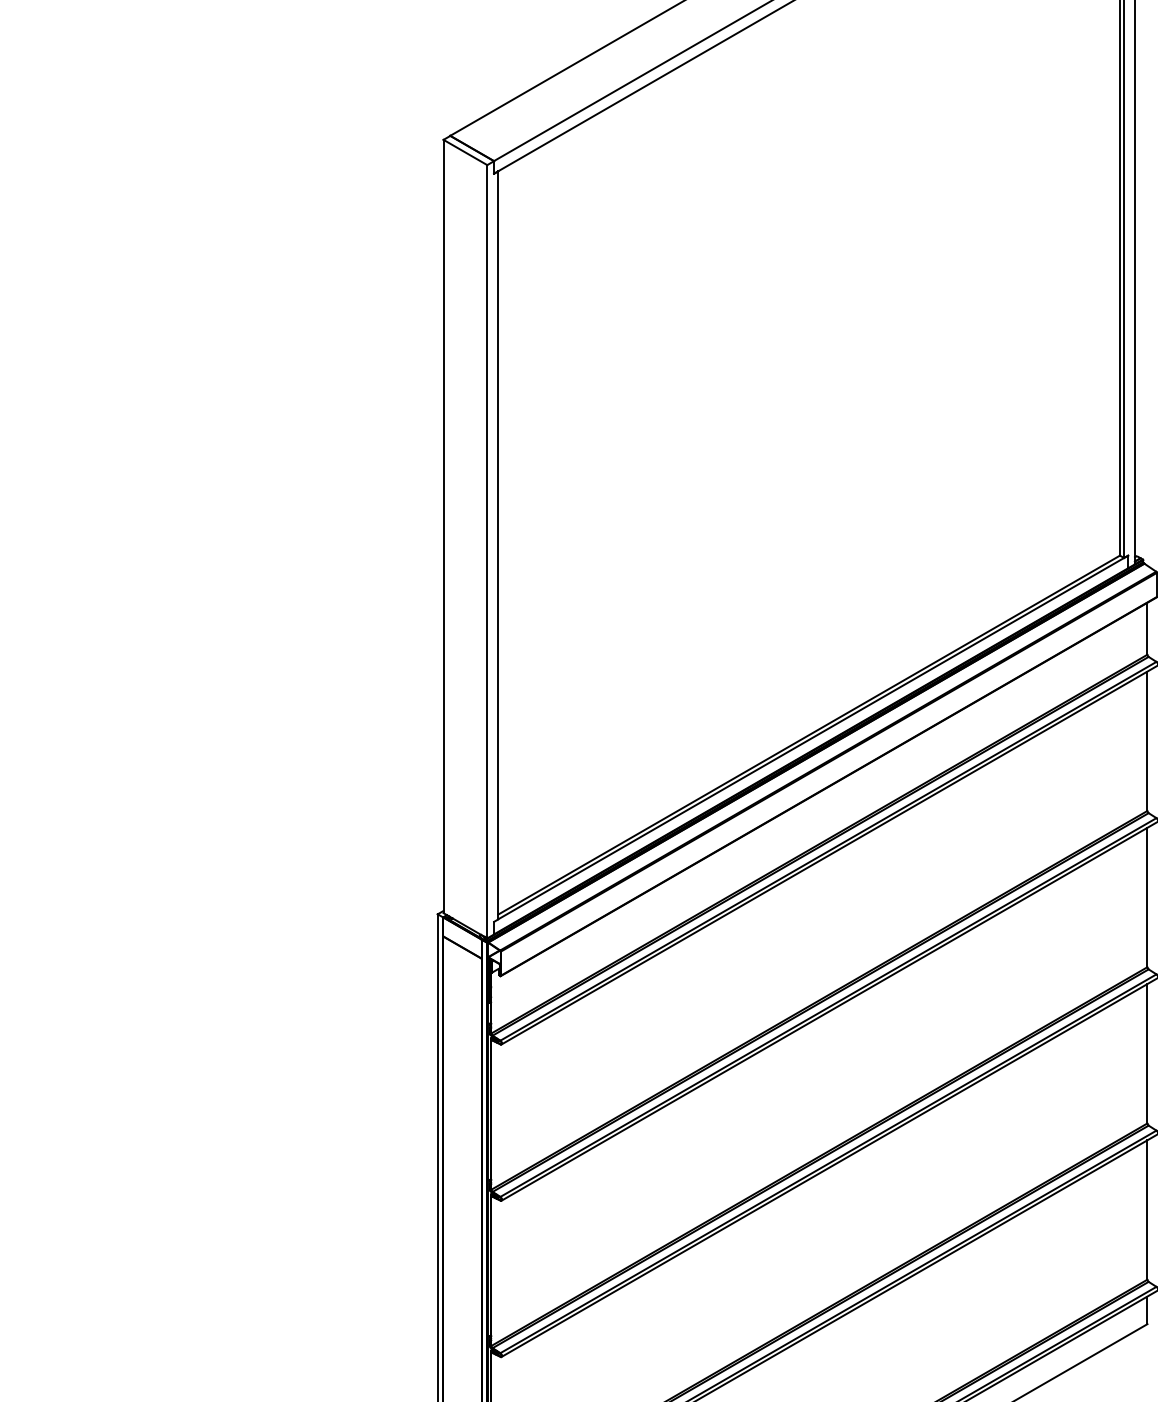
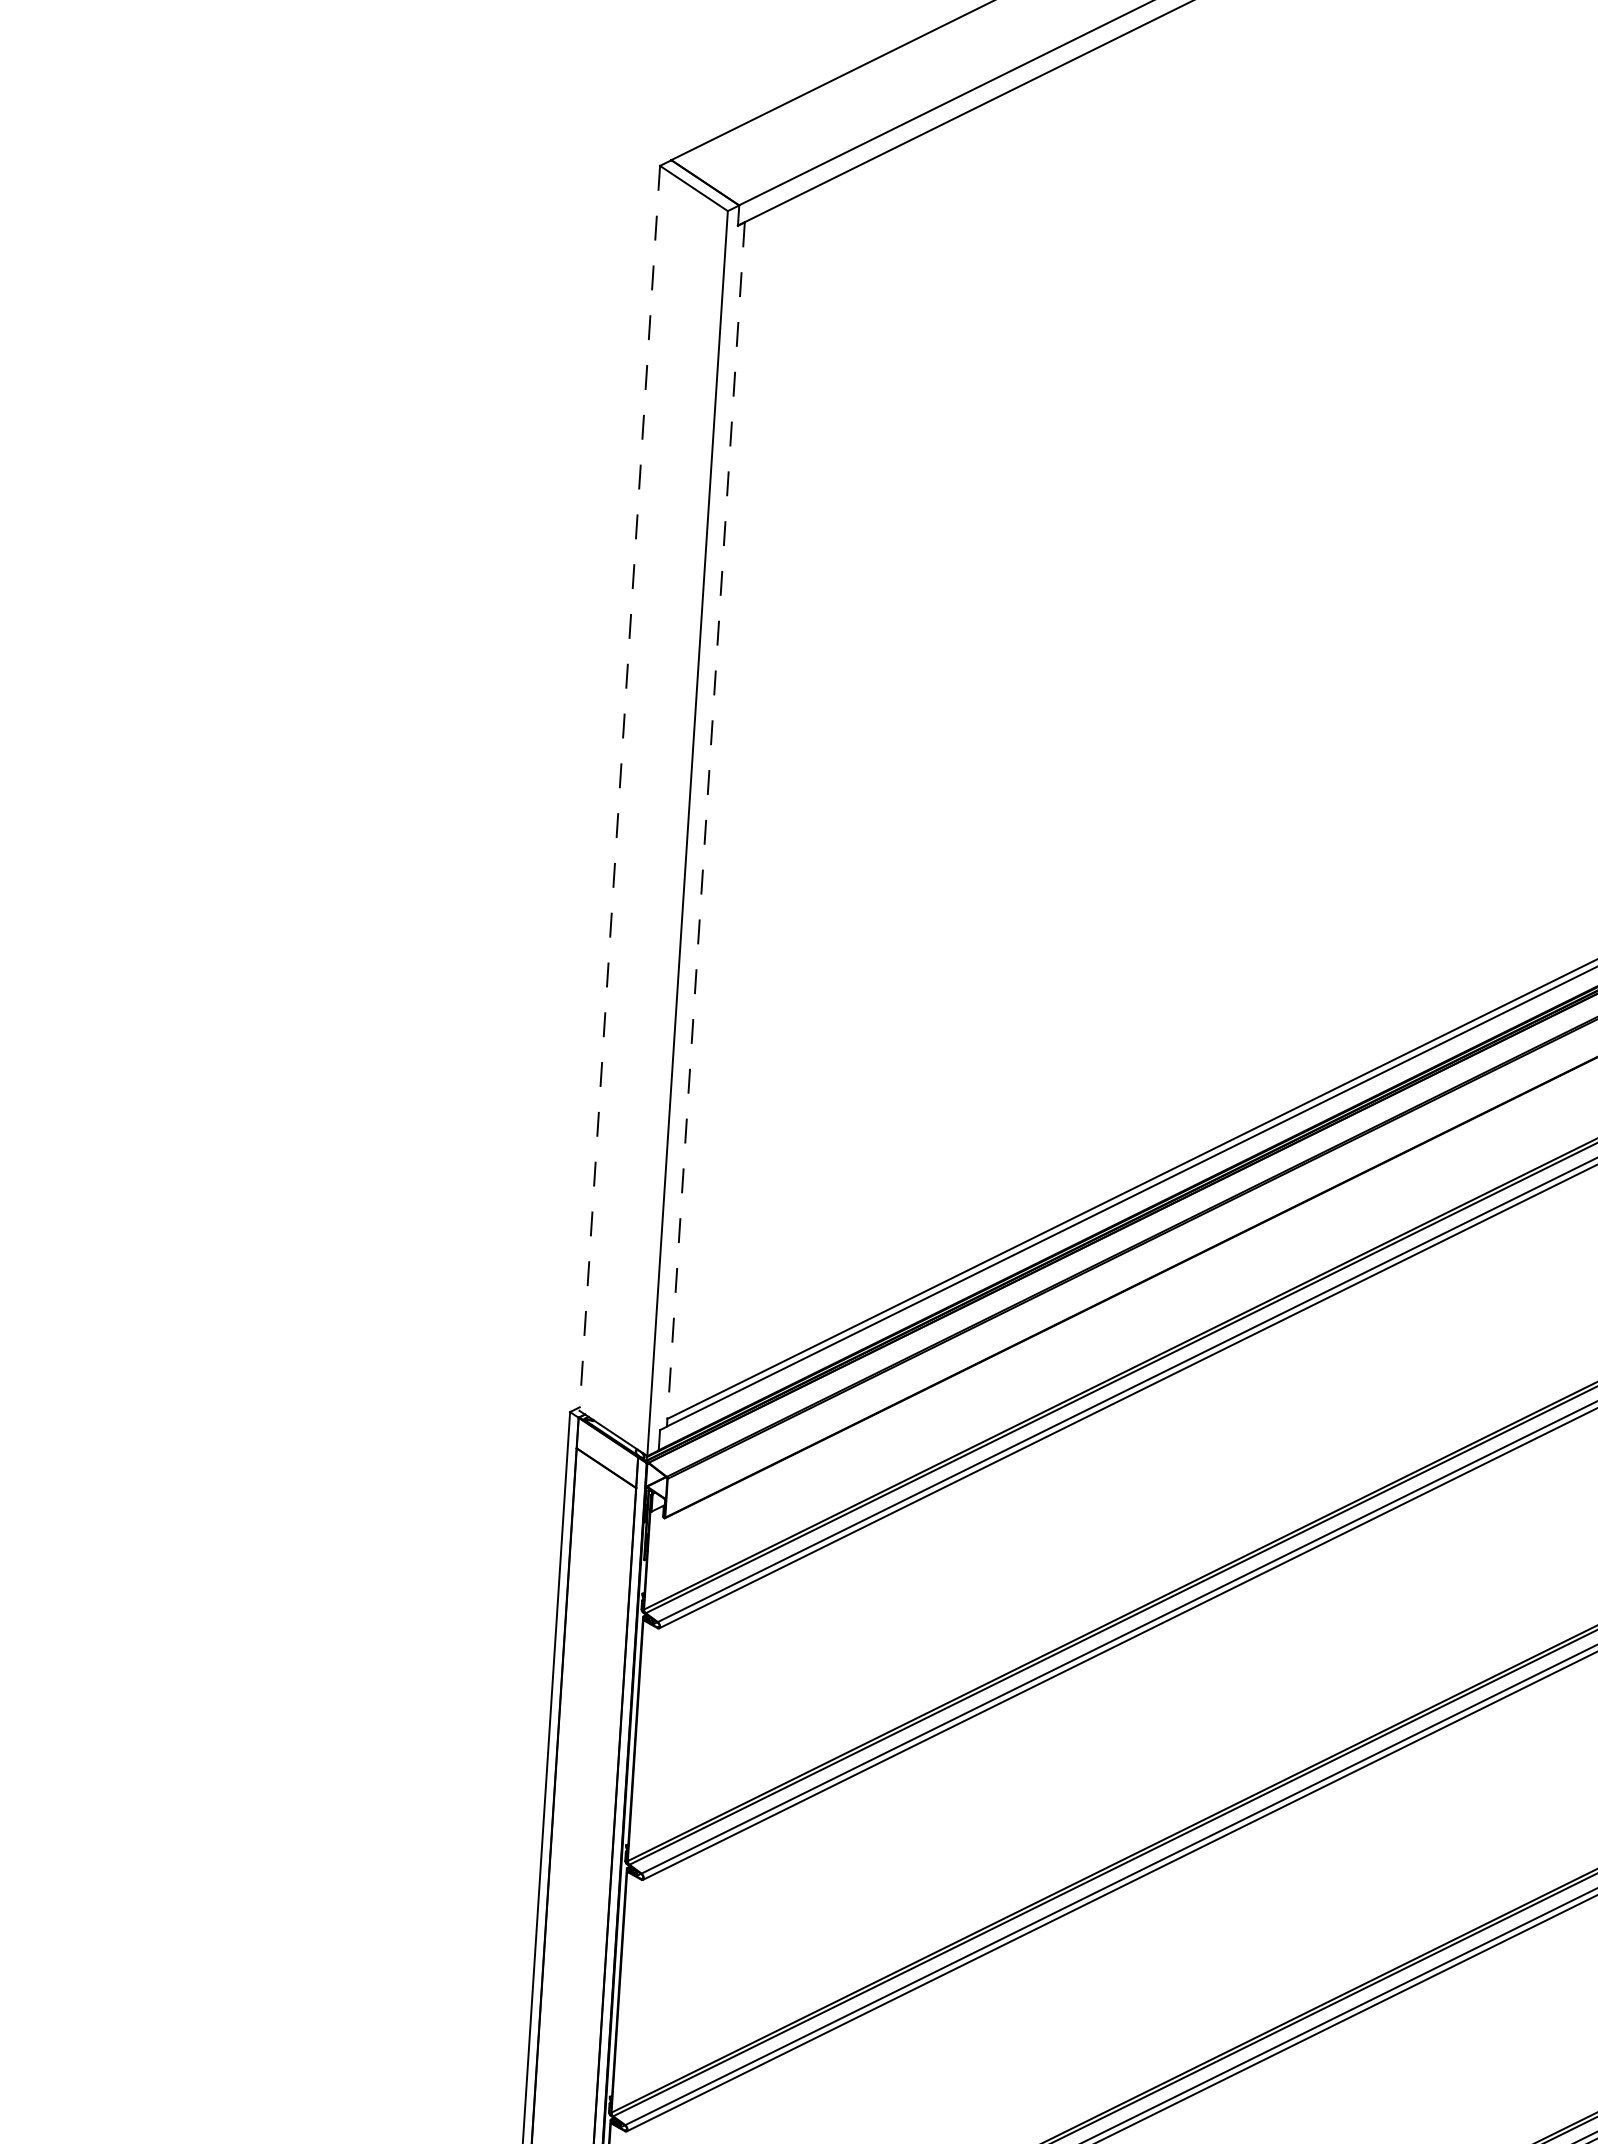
line: (443, 526) -> (619, 788), solid -> dashed
line: (498, 545) -> (706, 824), solid -> dashed

